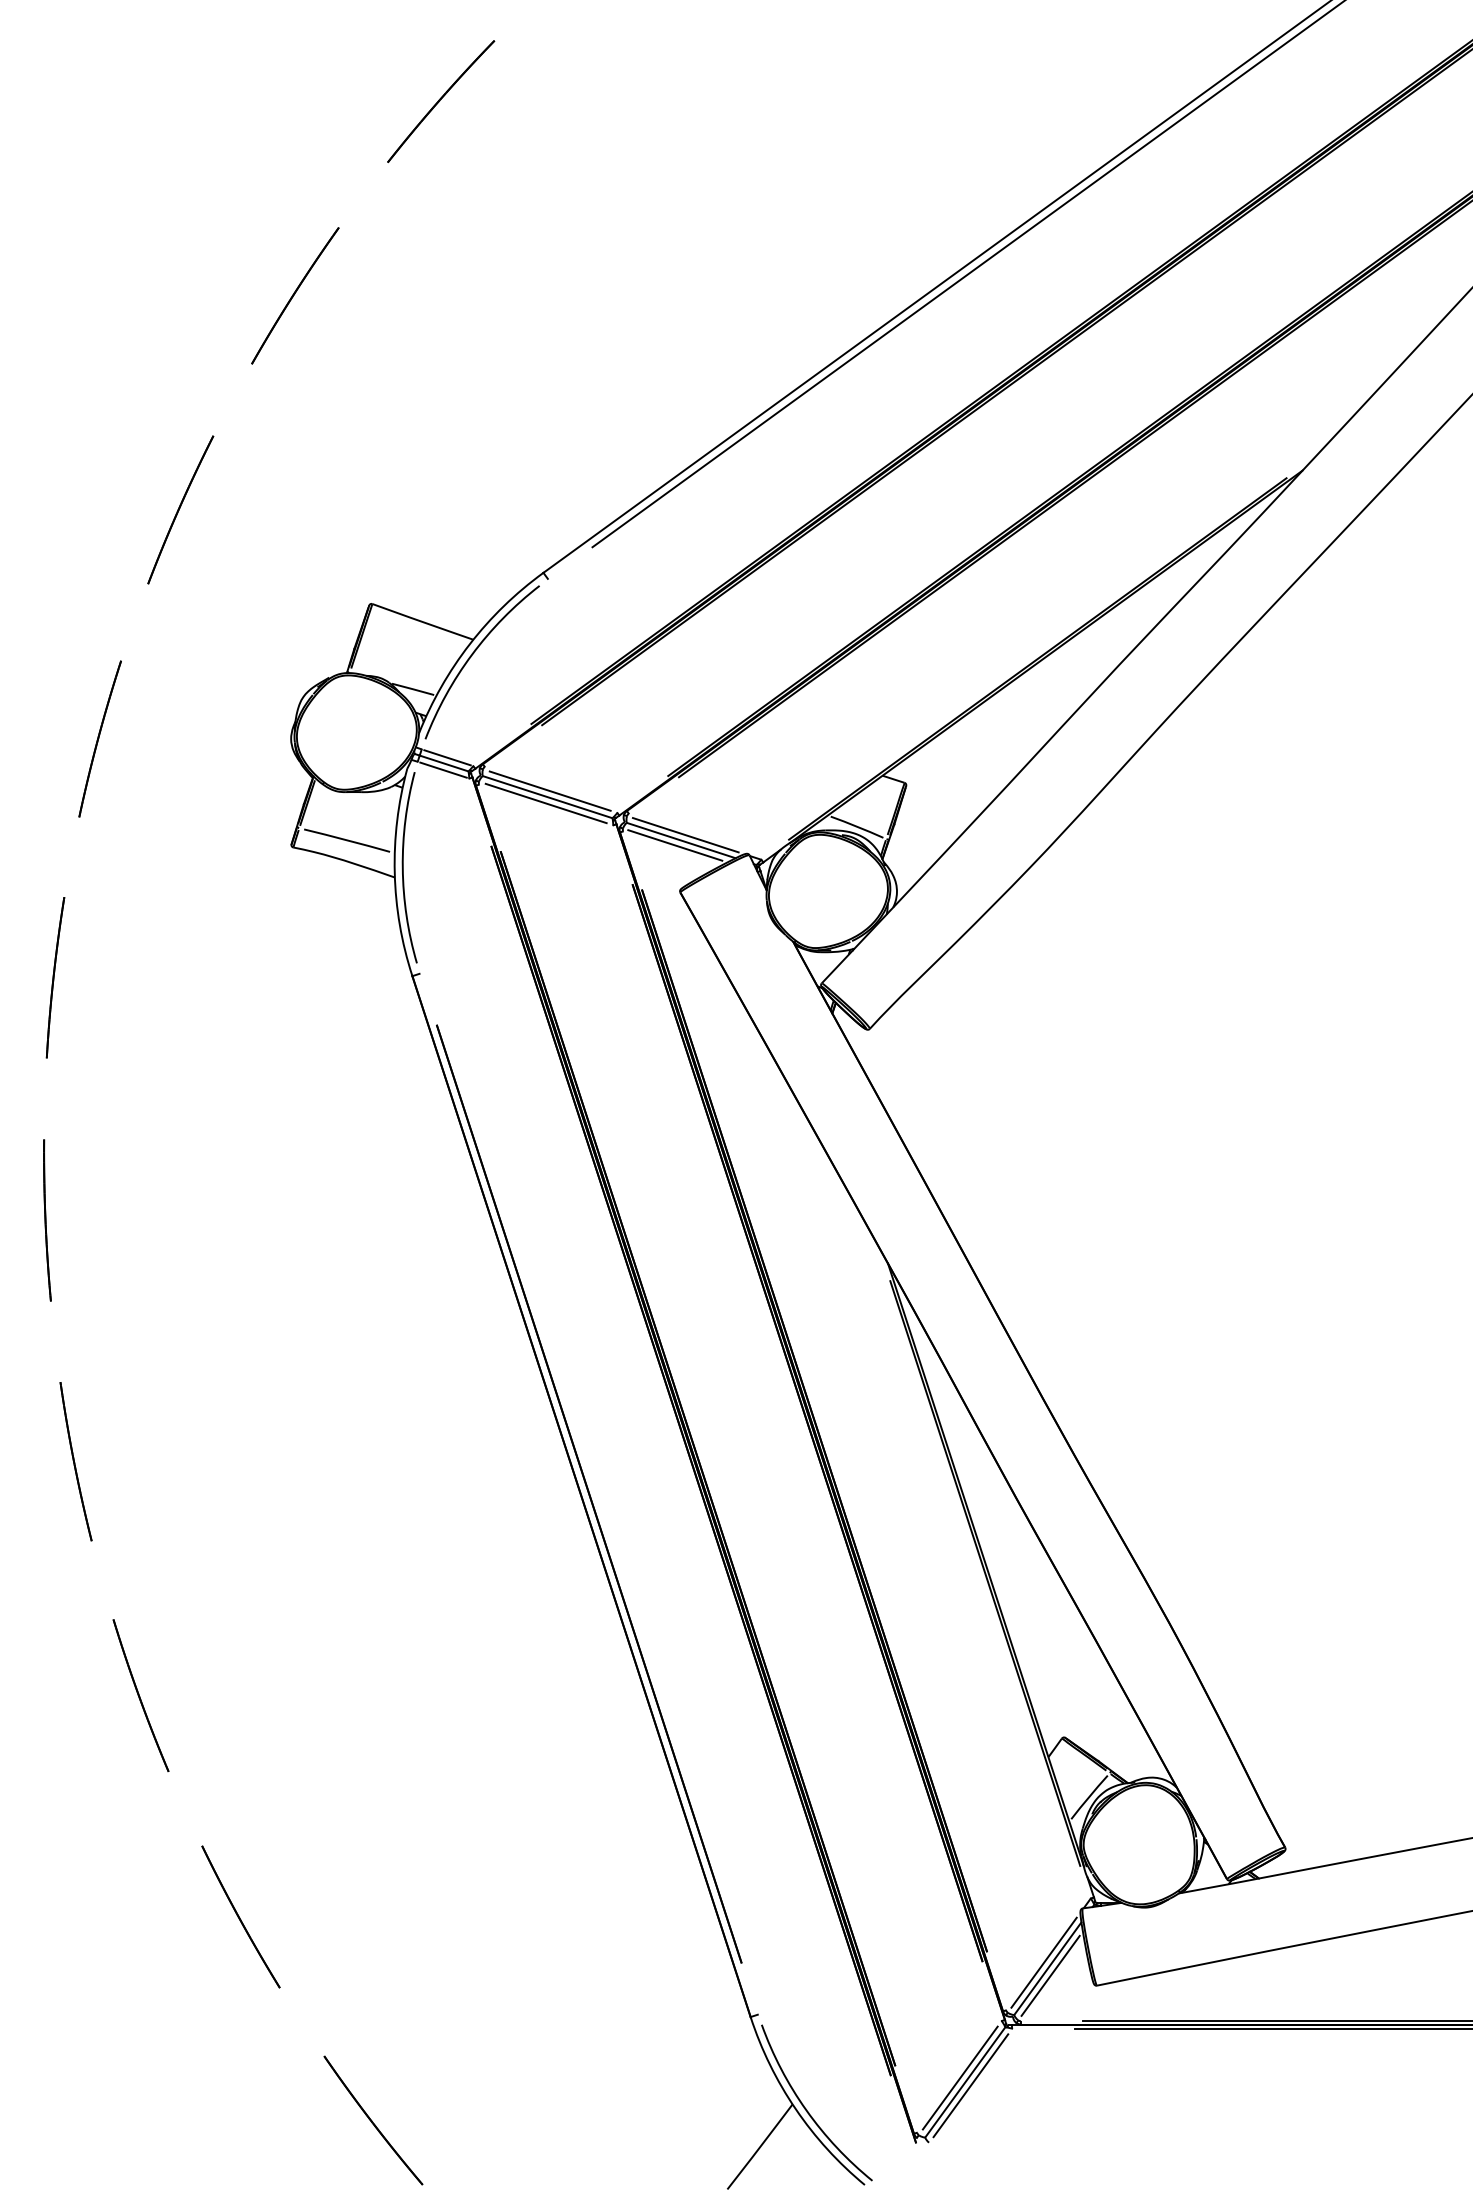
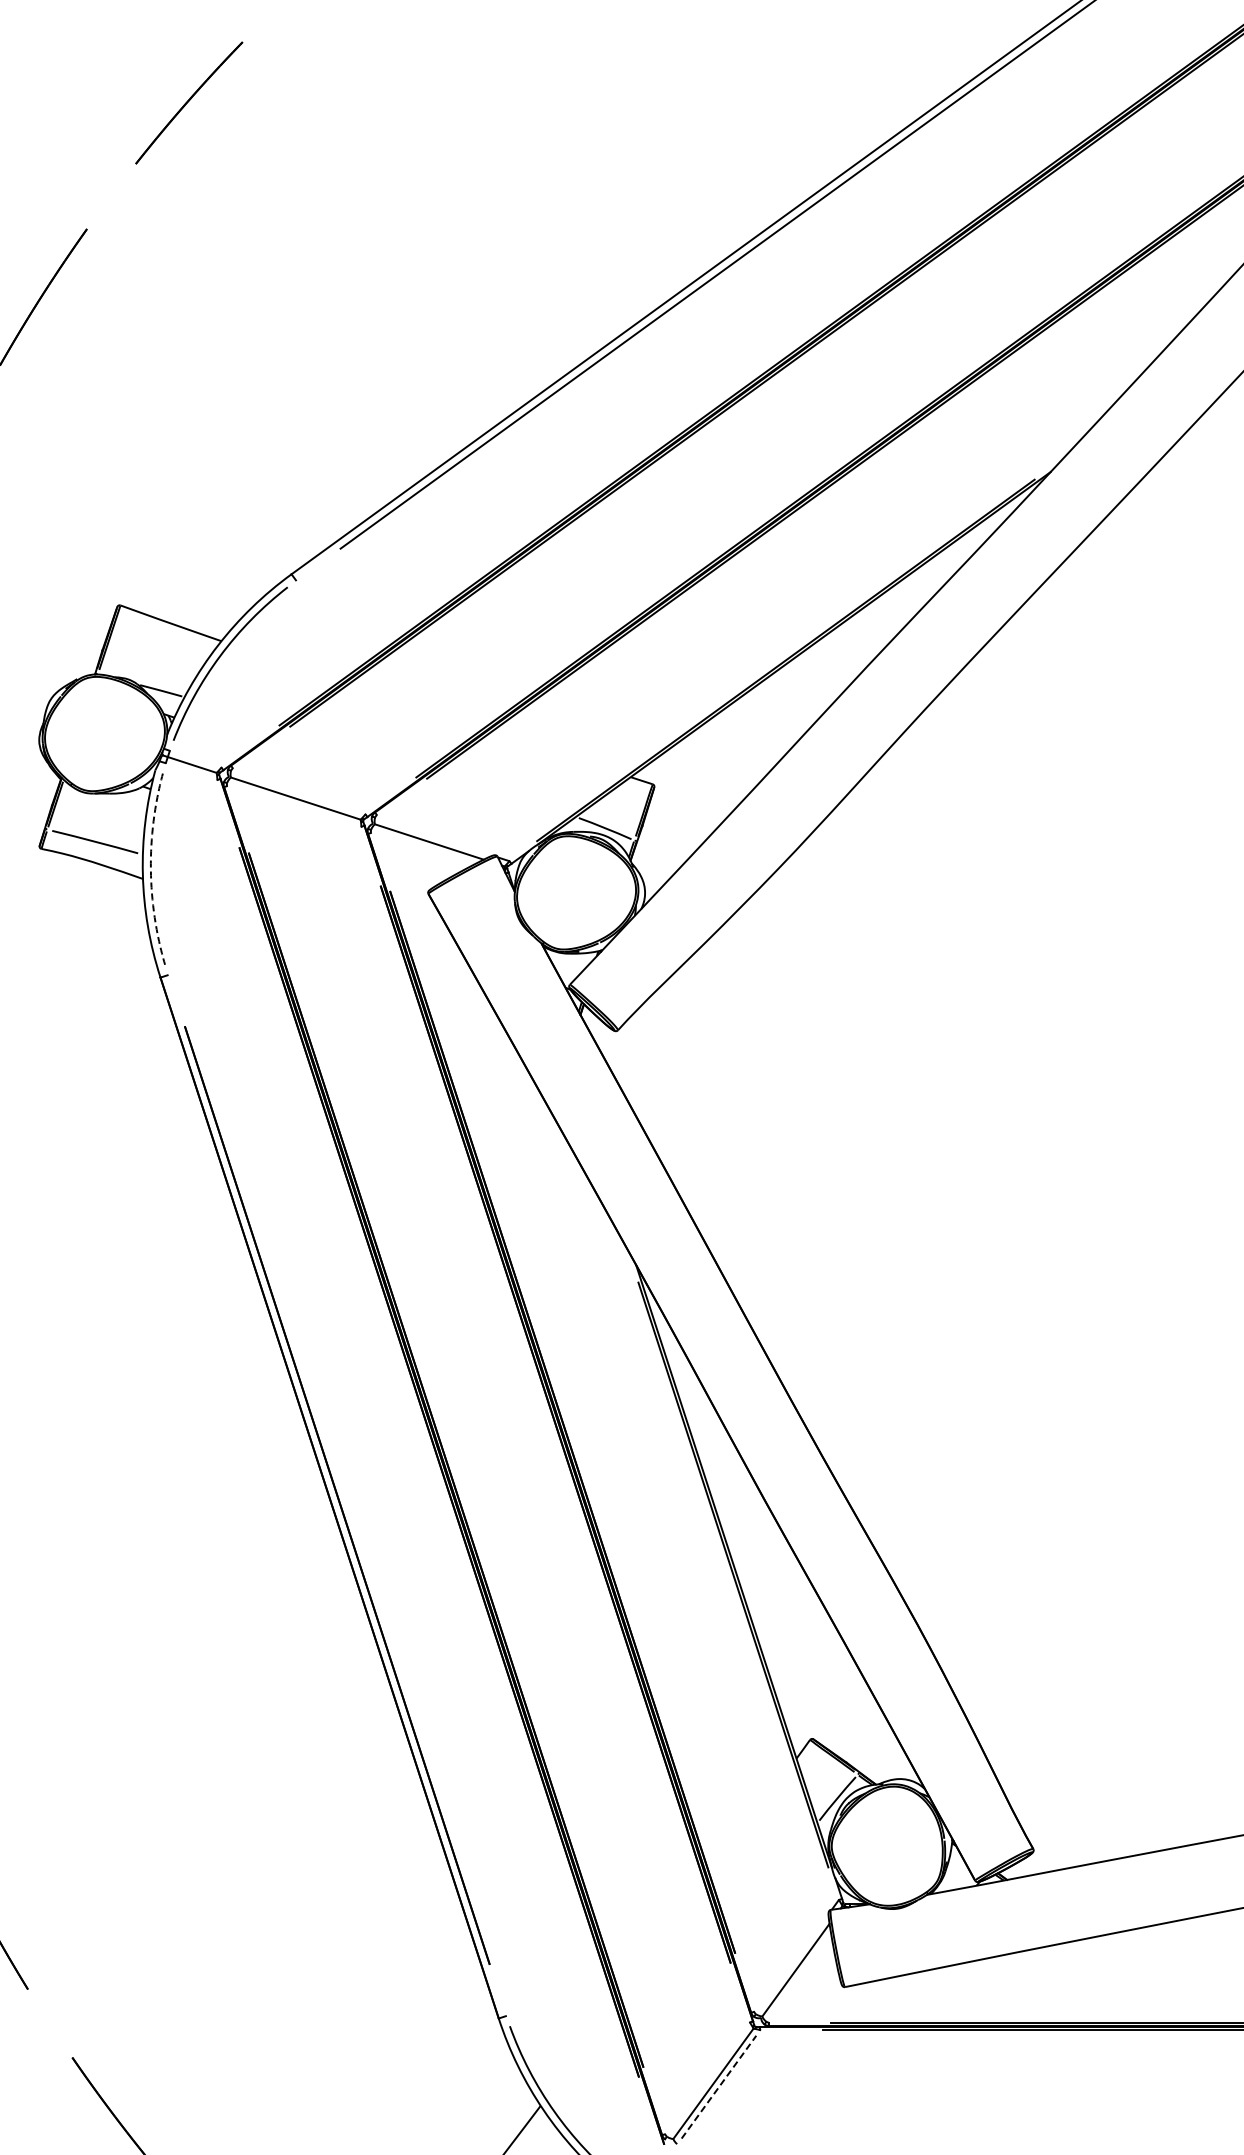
line: (447, 757) -> (195, 758), removed
line: (443, 769) -> (191, 770), removed
line: (549, 790) -> (297, 791), removed
line: (545, 803) -> (293, 804), removed
line: (685, 835) -> (433, 836), removed
line: (675, 845) -> (423, 846), removed
arc: (402, 867) -> (150, 868), solid -> dashed
line: (1043, 1962) -> (791, 1963), removed
line: (1050, 1975) -> (798, 1976), removed
line: (959, 2077) -> (707, 2078), removed
line: (970, 2085) -> (718, 2086), solid -> dashed

